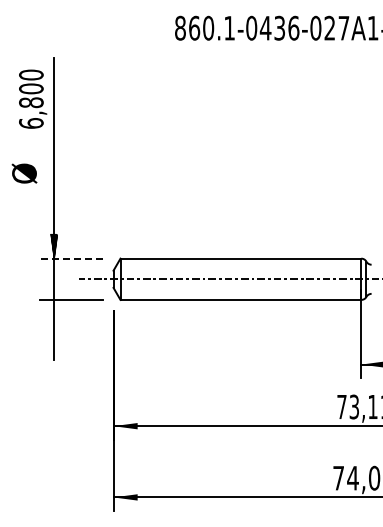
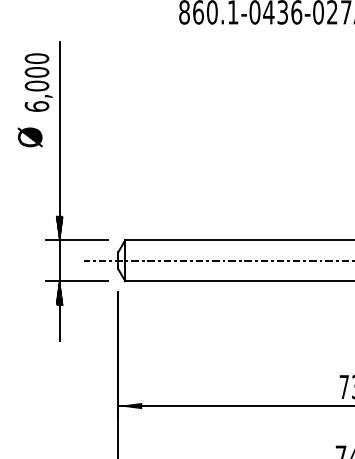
text: (31, 102) -> (37, 85), 6,800 -> 6,000
text: (24, 173) -> (30, 137), moved
line: (71, 258) -> (76, 240), dashed -> solid
hatch: (54, 311) -> (59, 292), added

